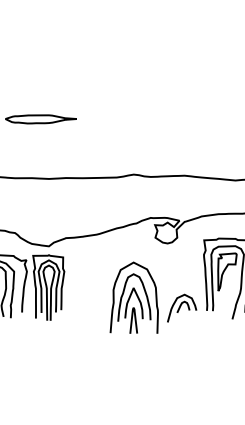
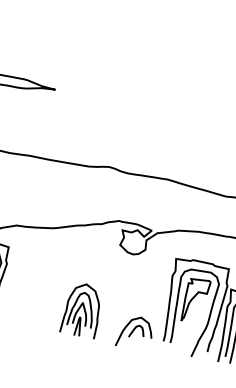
part: (133, 297) -> (81, 309), size x0.62

